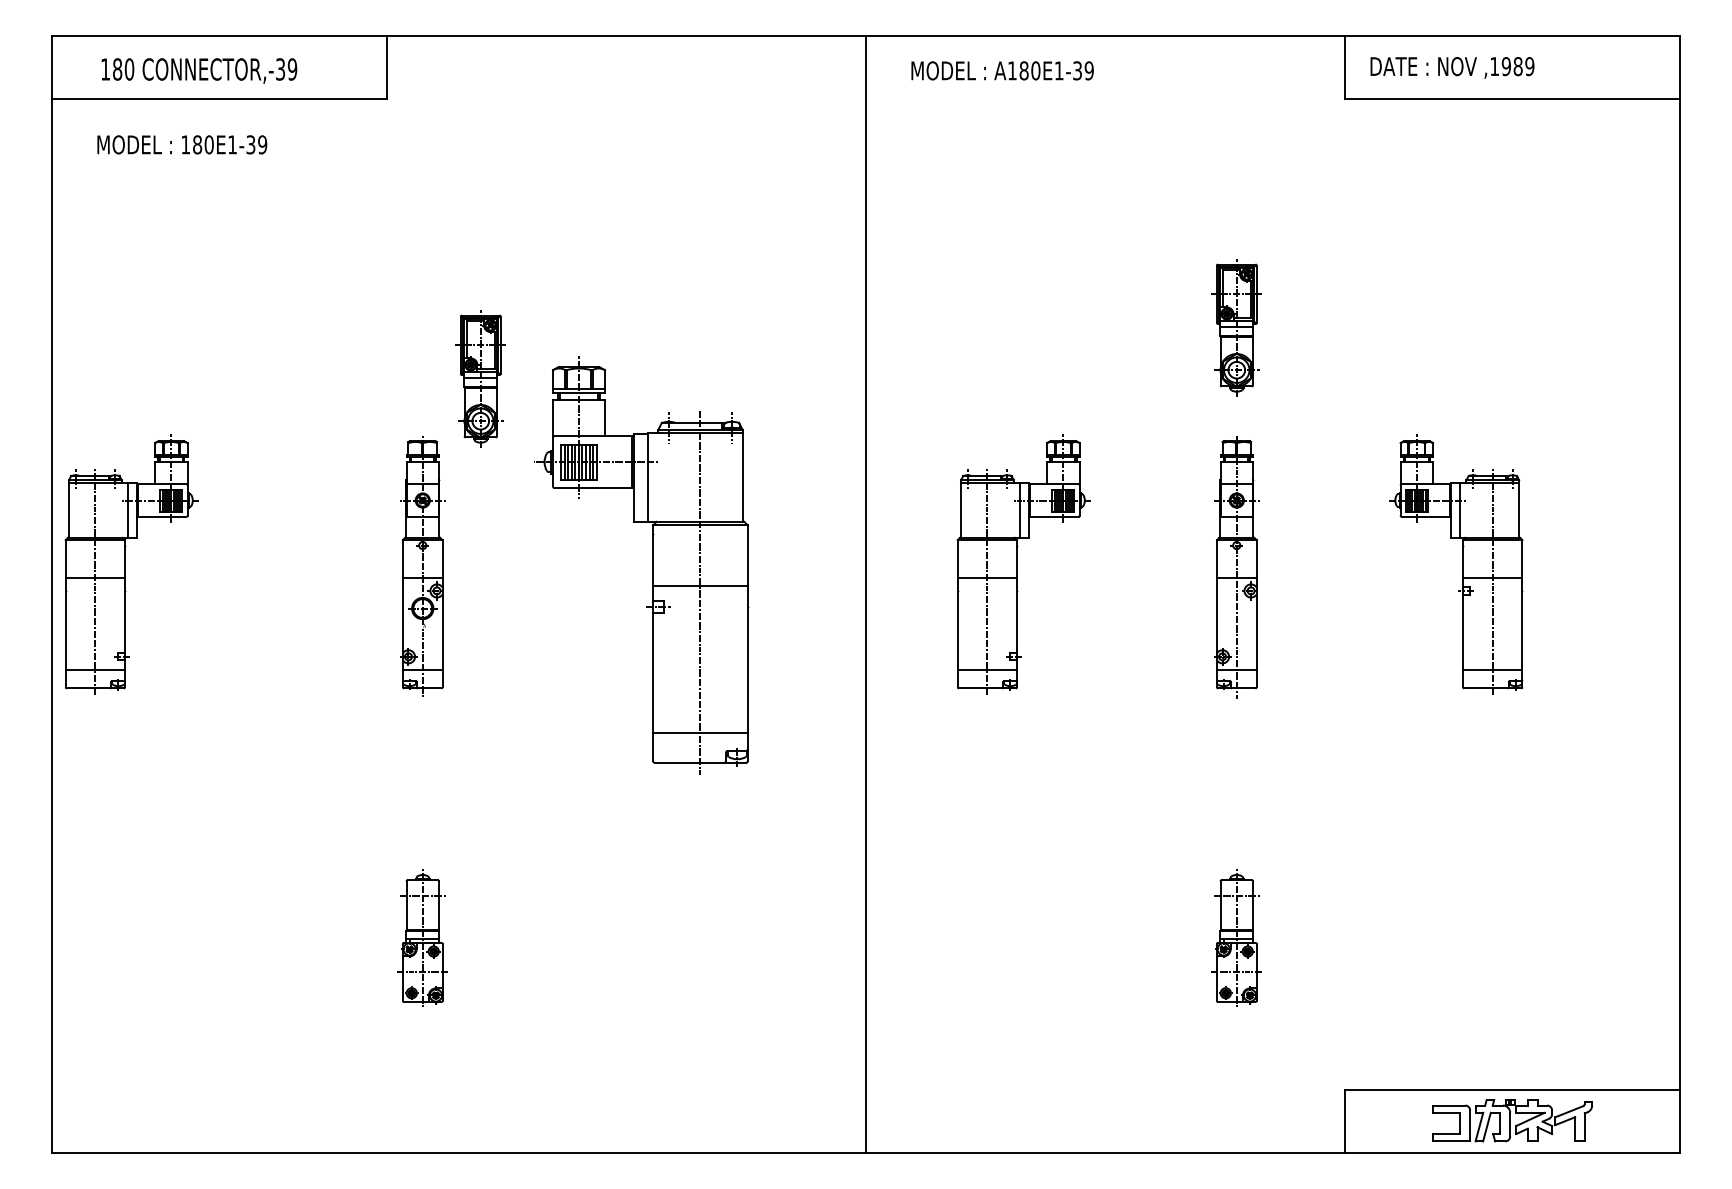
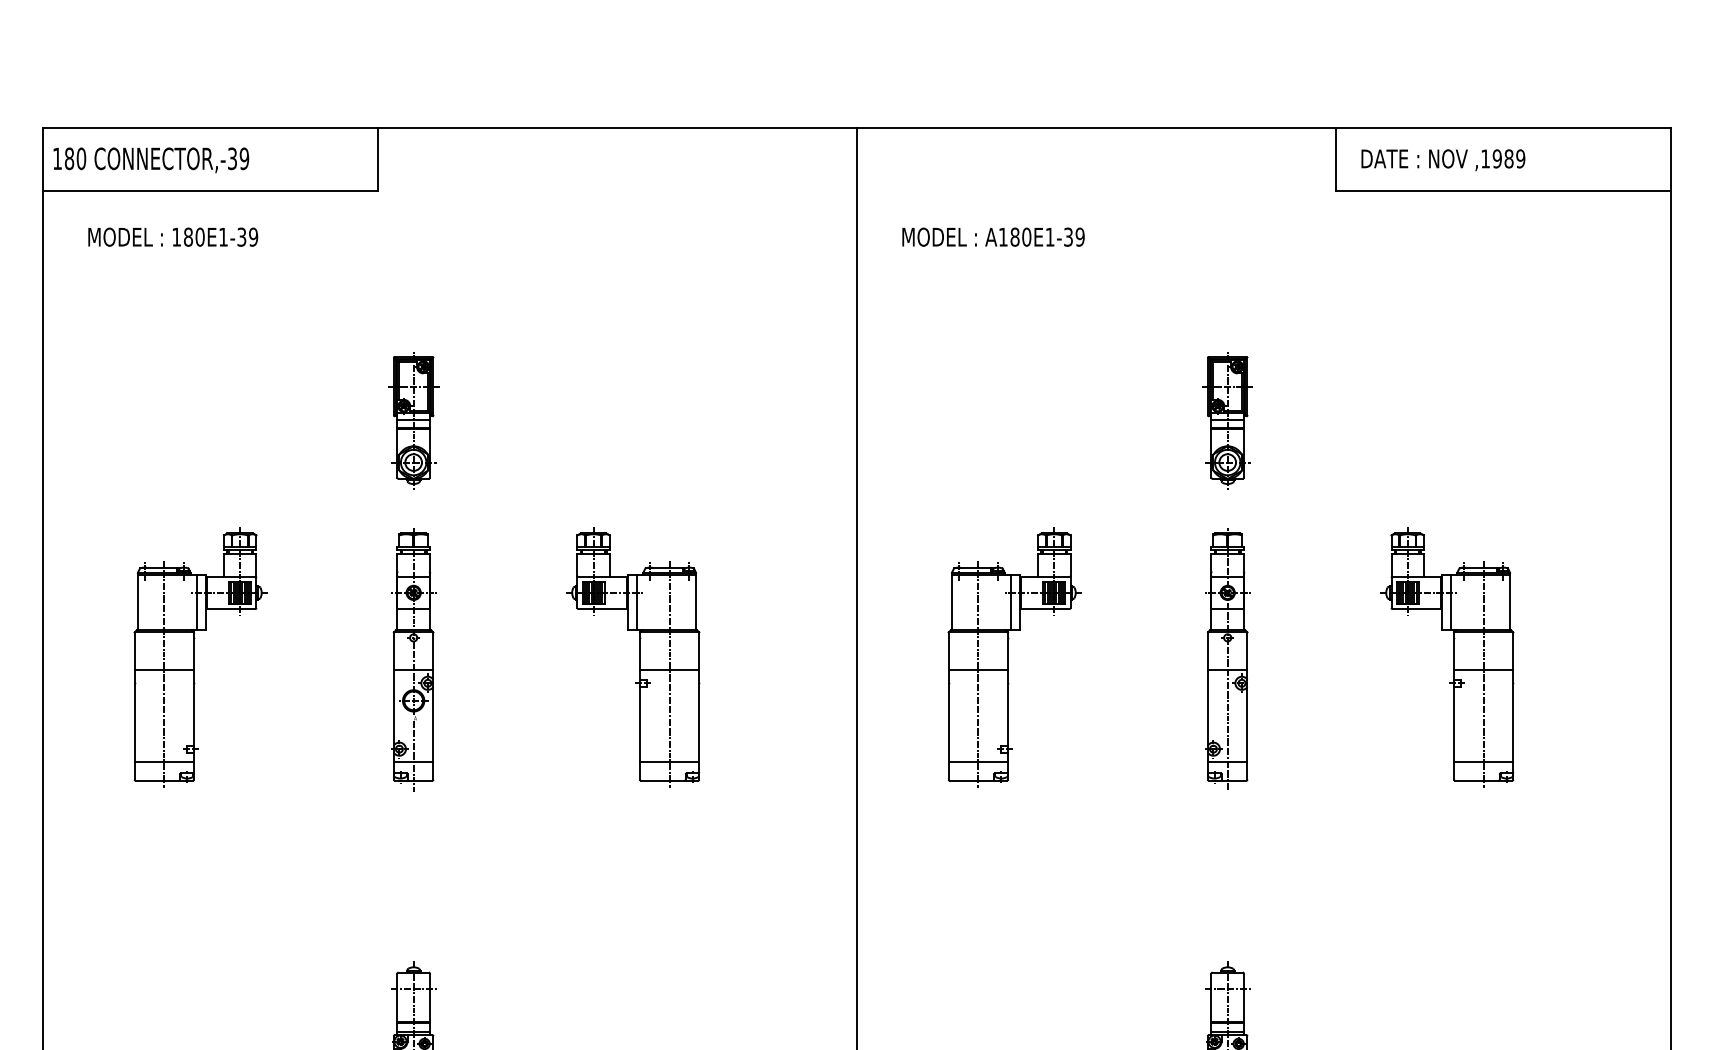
text: (199, 70) -> (151, 159), moved
text: (1002, 70) -> (993, 236), moved
part: (480, 378) -> (413, 419), moved
part: (131, 564) -> (200, 656), moved
part: (642, 564) -> (633, 656), size x0.62

